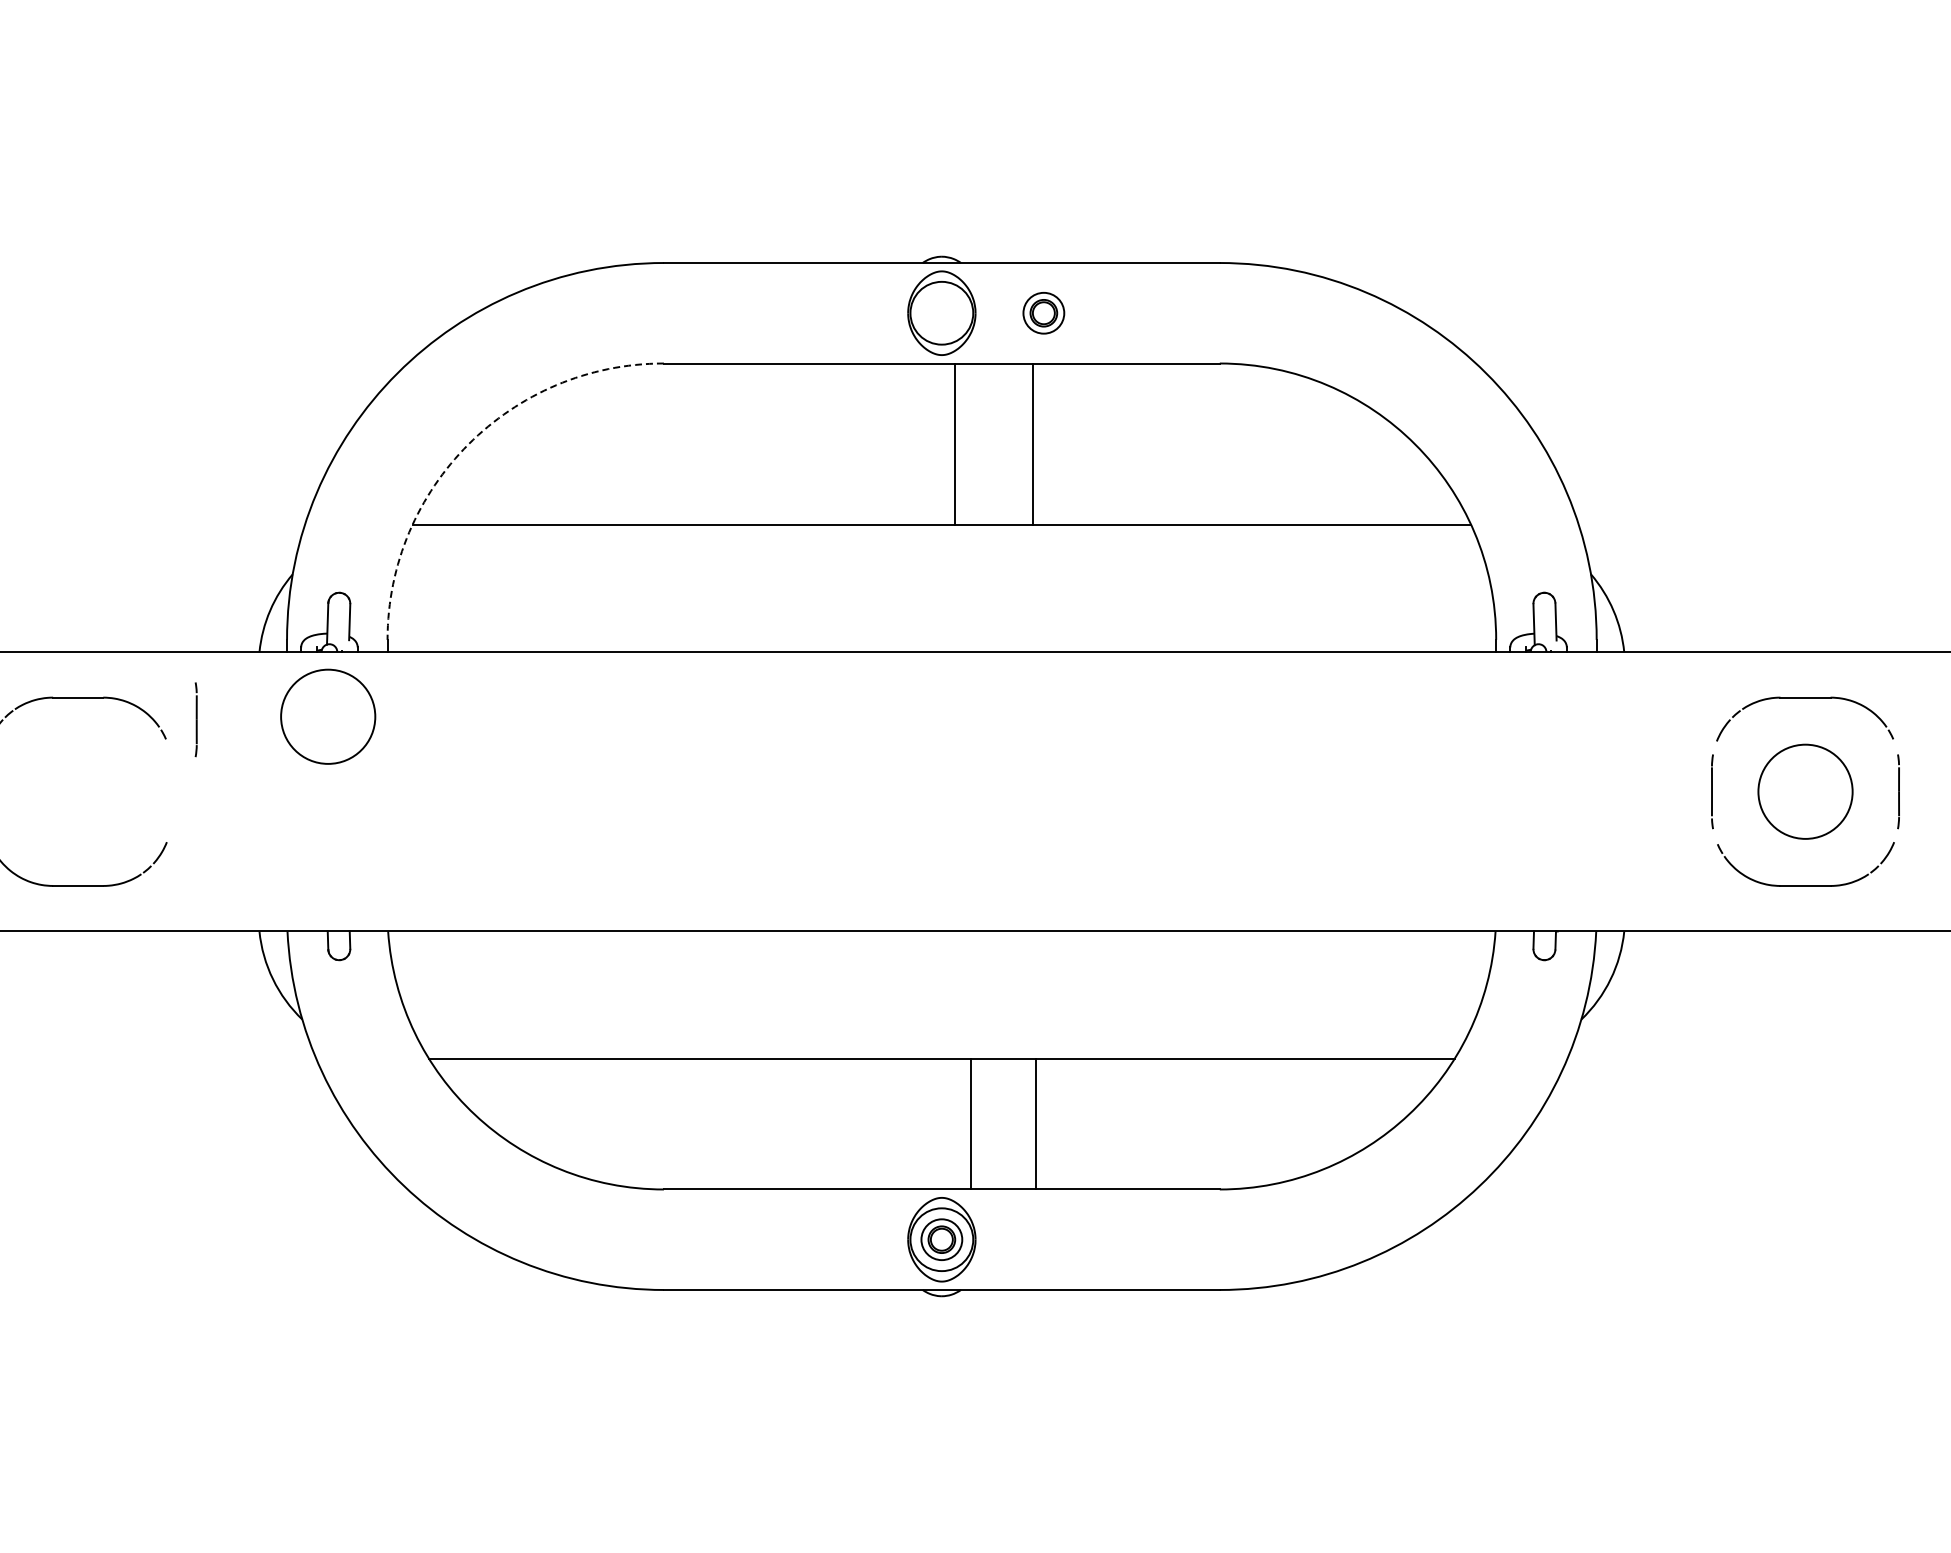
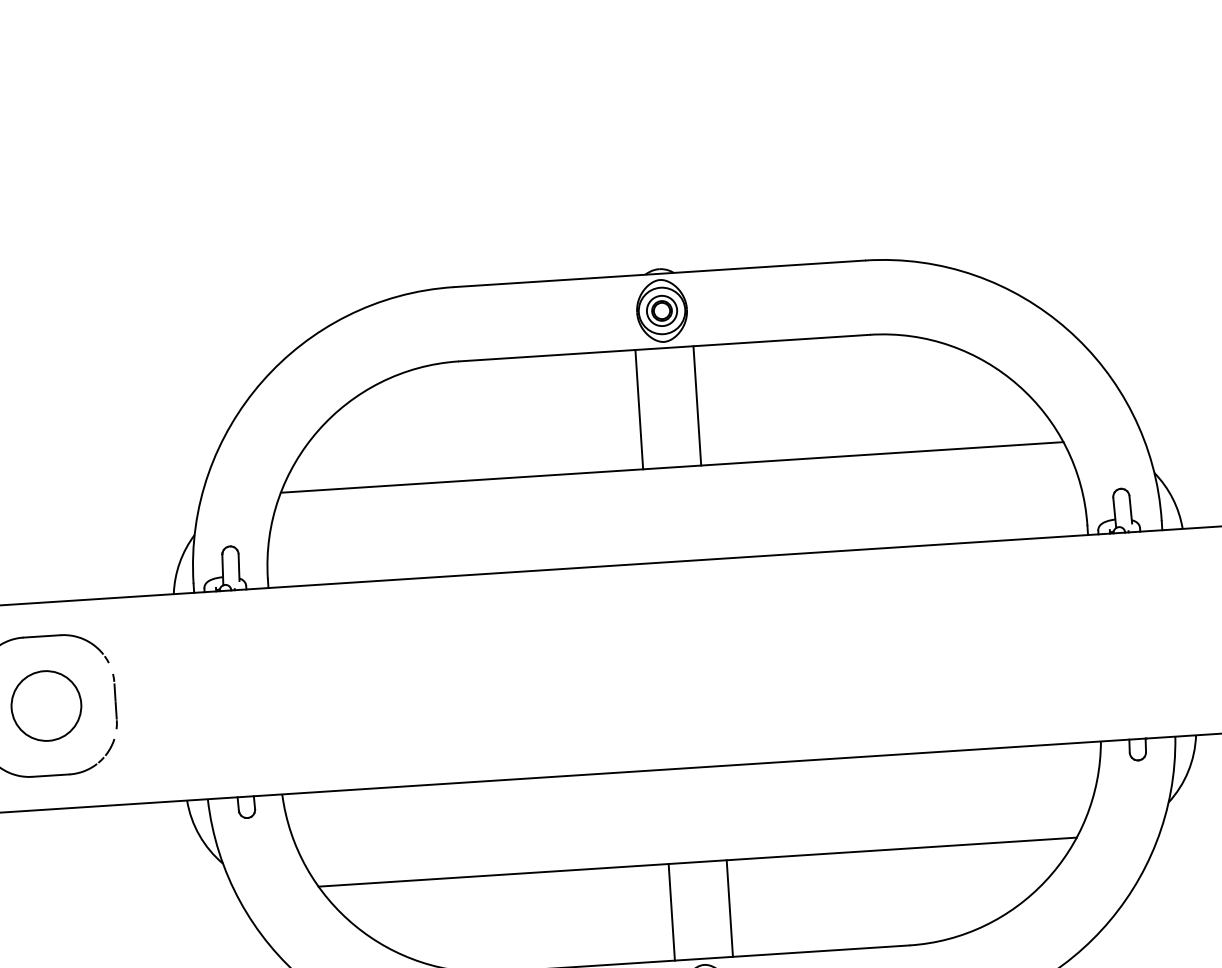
part: (1043, 313) -> (661, 311), moved
line: (954, 443) -> (639, 409), moved
line: (1033, 443) -> (697, 405), moved
arc: (468, 444) -> (318, 430), dashed -> solid
circle: (328, 716) -> (46, 705), moved
line: (195, 719) -> (114, 701), moved
line: (970, 1123) -> (671, 911), moved
line: (1036, 1123) -> (730, 908), moved

